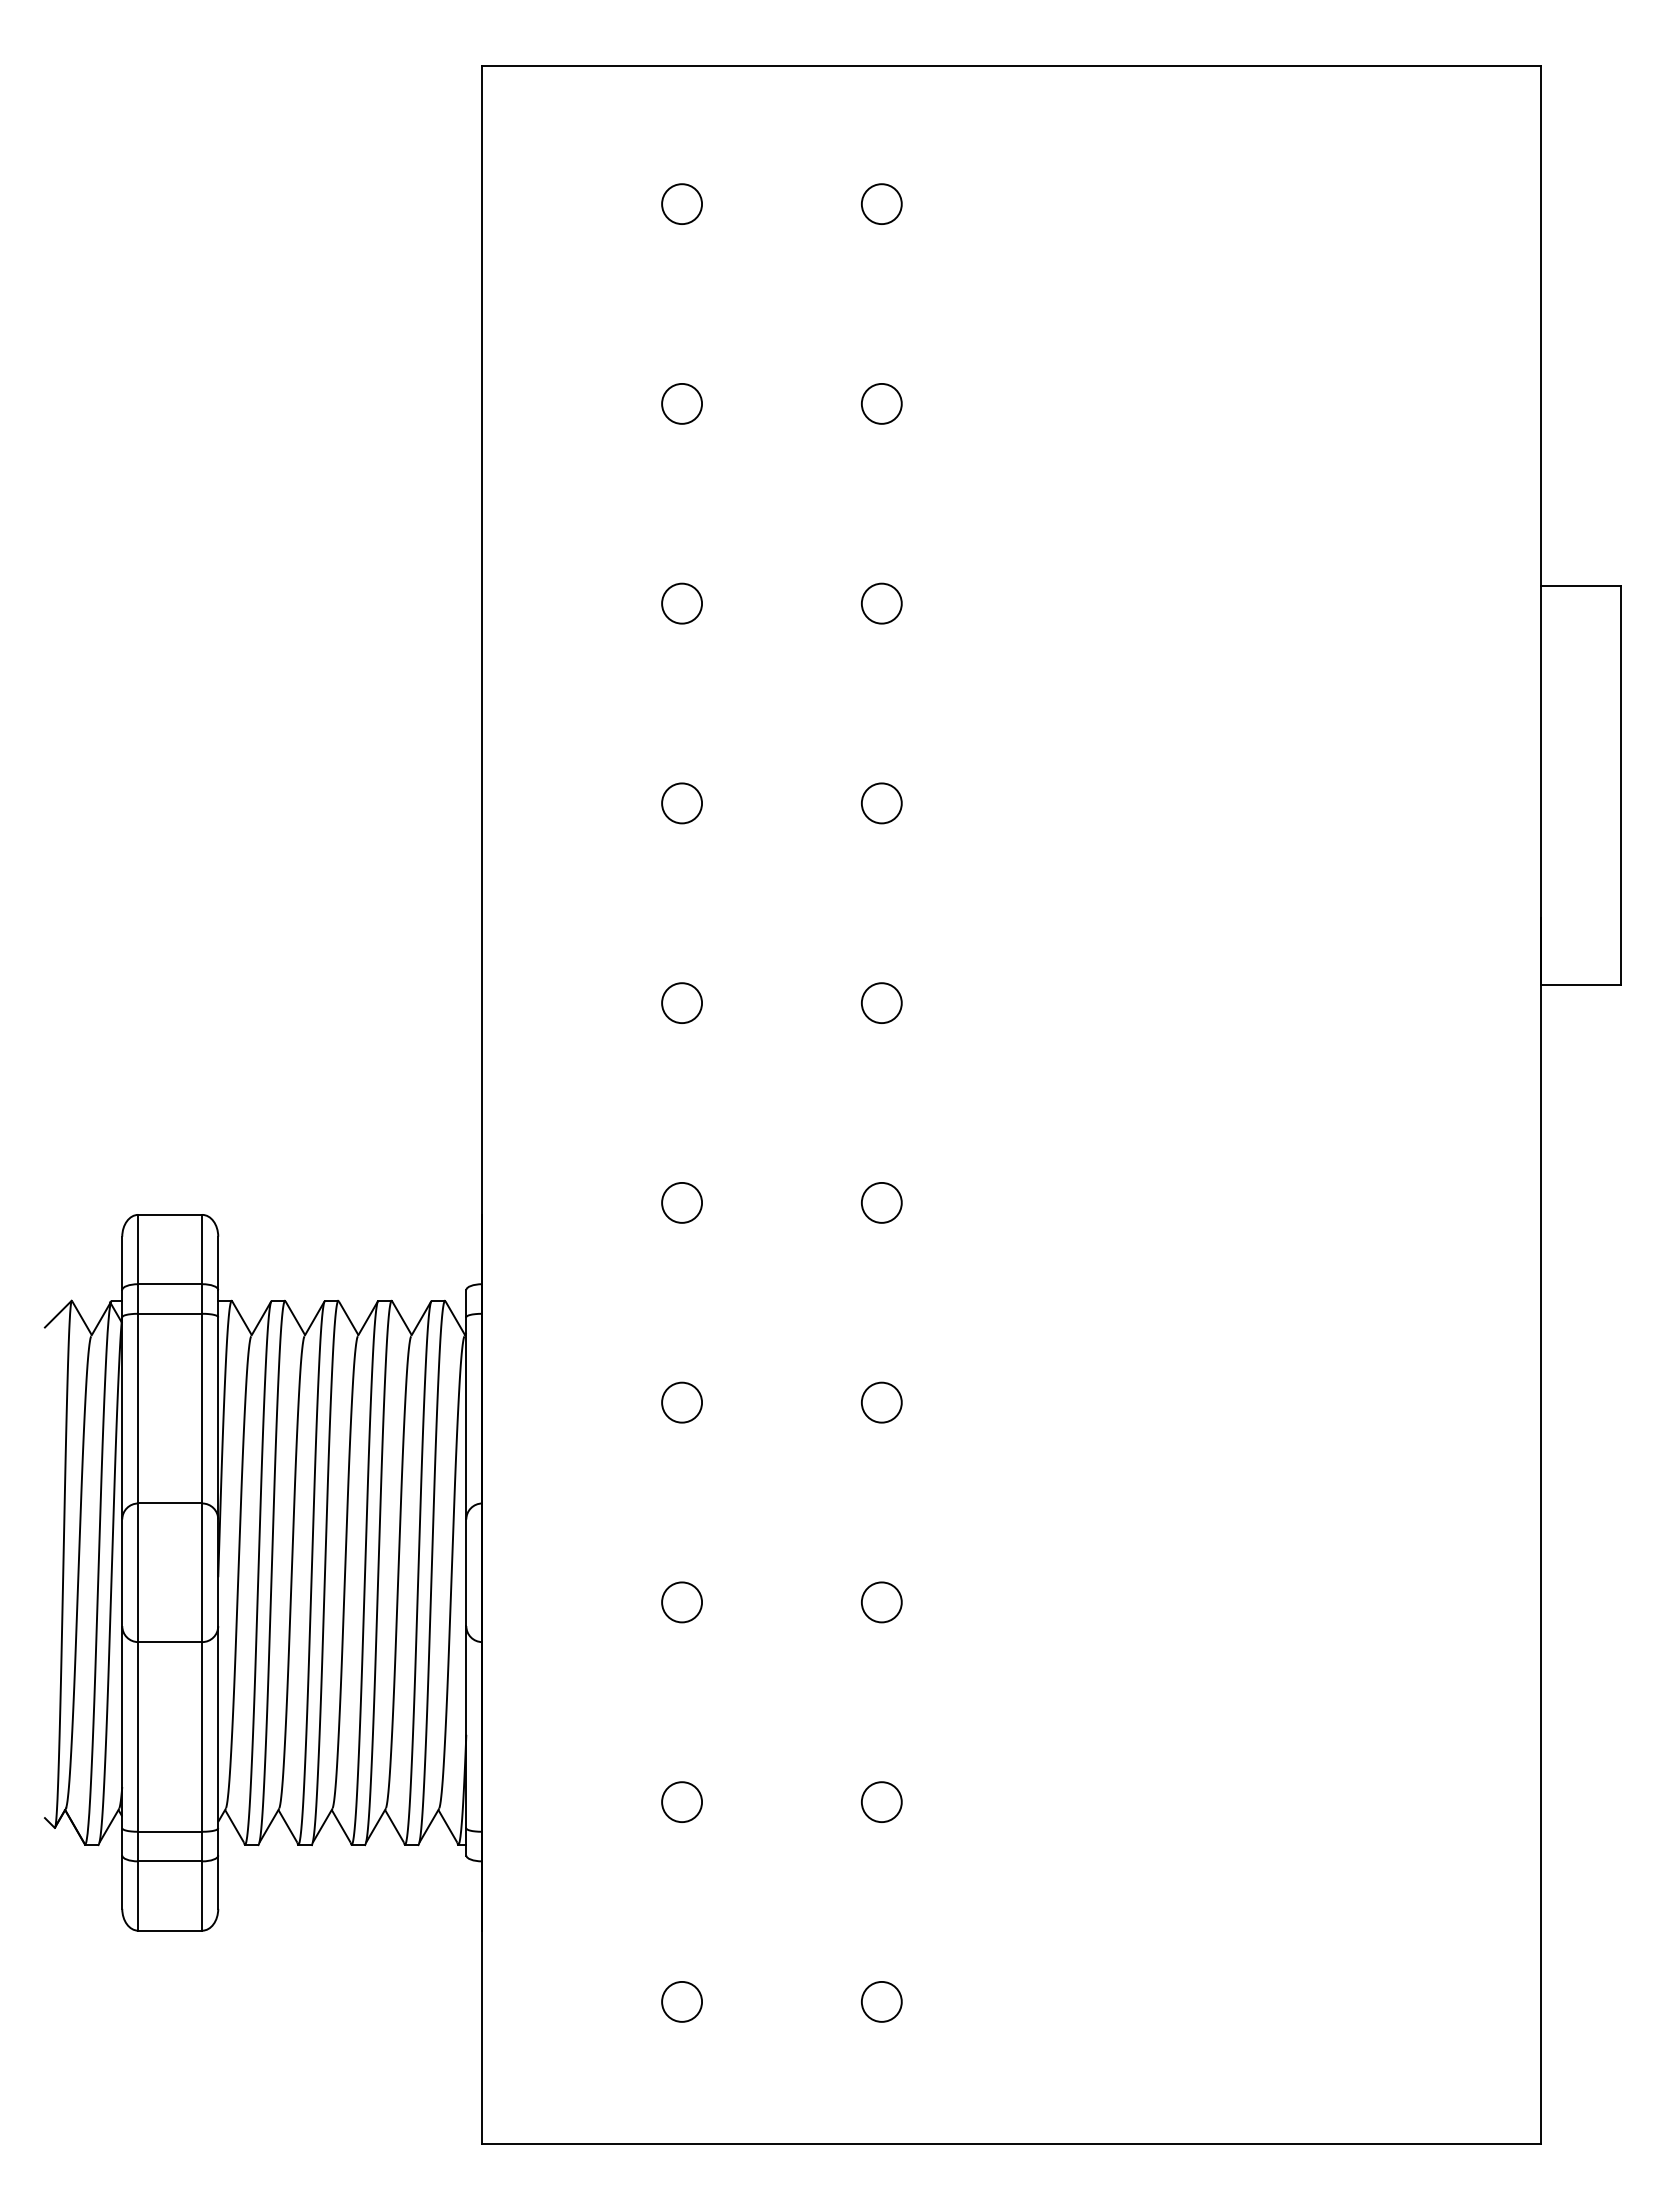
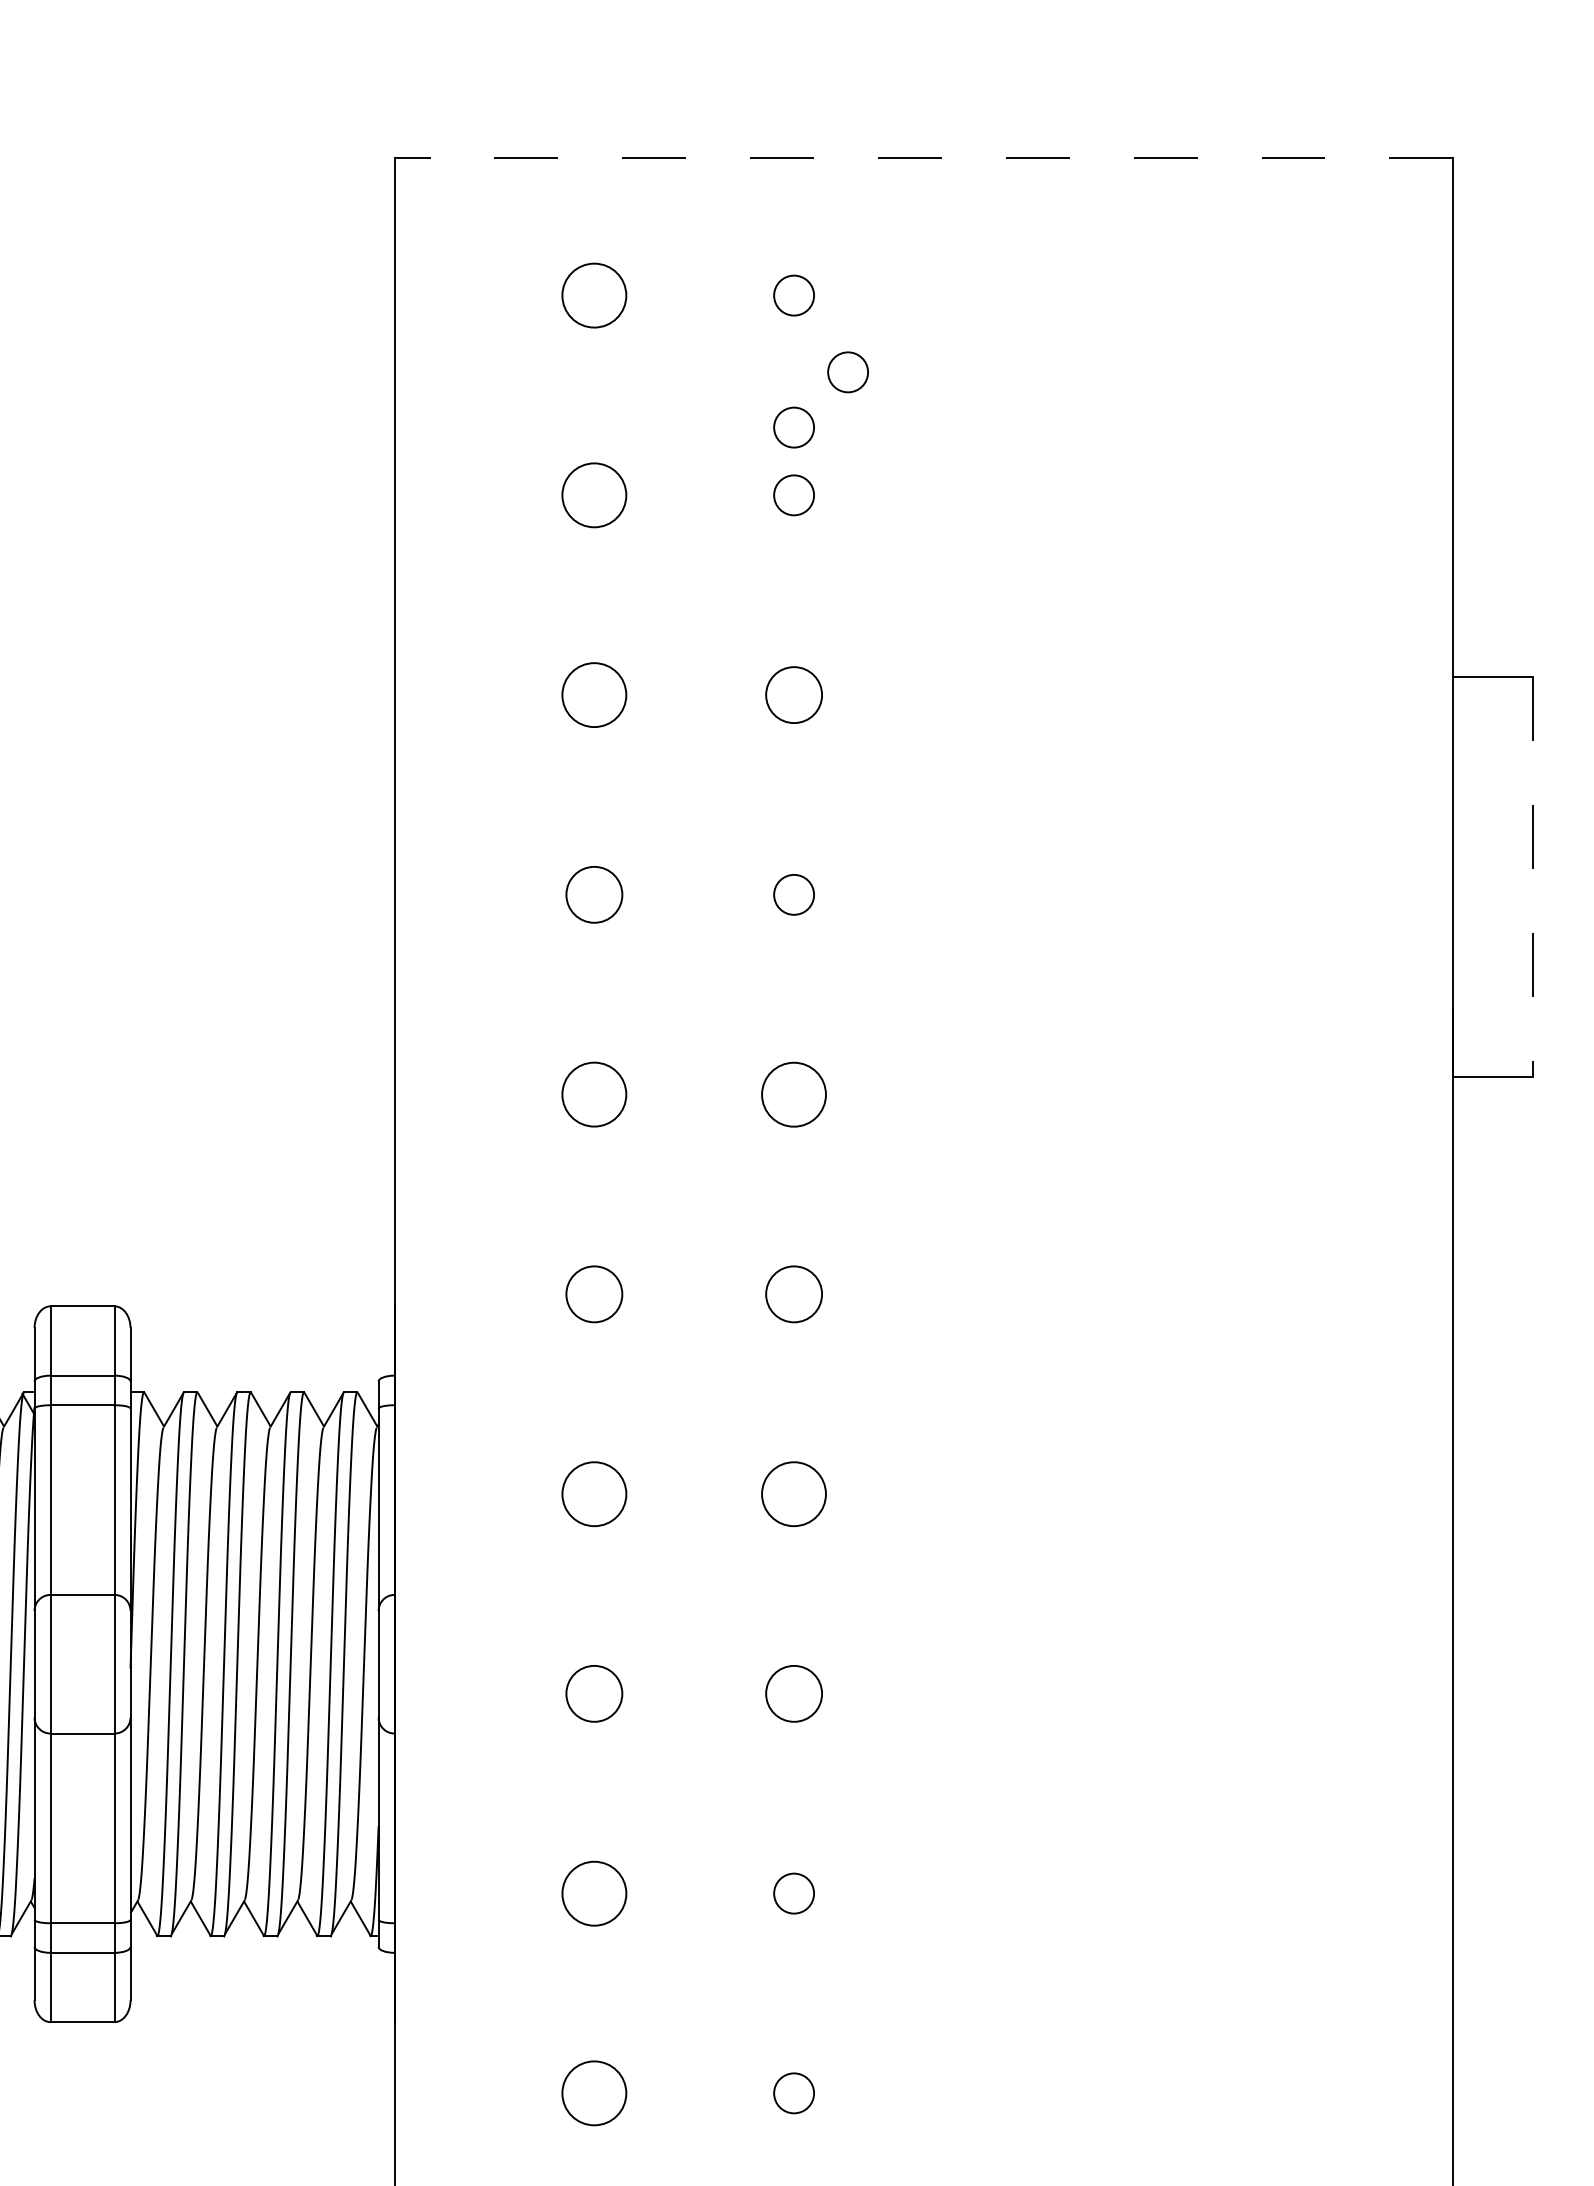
line: (1011, 66) -> (923, 157), solid -> dashed
circle: (682, 204) -> (594, 295), size x1.6
circle: (935, 280) -> (847, 371), added
circle: (881, 335) -> (793, 426), added
circle: (682, 403) -> (594, 494), size x1.6
circle: (682, 603) -> (594, 694), size x1.6
circle: (881, 603) -> (793, 694), size x1.4
line: (1620, 785) -> (1532, 876), solid -> dashed
circle: (681, 803) -> (593, 894), size x1.4
circle: (881, 1002) -> (793, 1093), size x1.6
circle: (682, 1003) -> (594, 1094), size x1.6
circle: (682, 1202) -> (594, 1293), size x1.4
circle: (881, 1202) -> (793, 1293), size x1.4
circle: (681, 1402) -> (593, 1493), size x1.6
circle: (881, 1402) -> (793, 1493), size x1.6
circle: (682, 1602) -> (594, 1693), size x1.4
circle: (881, 1602) -> (793, 1693), size x1.4
circle: (681, 1801) -> (593, 1892), size x1.6
circle: (682, 2001) -> (594, 2092), size x1.6

